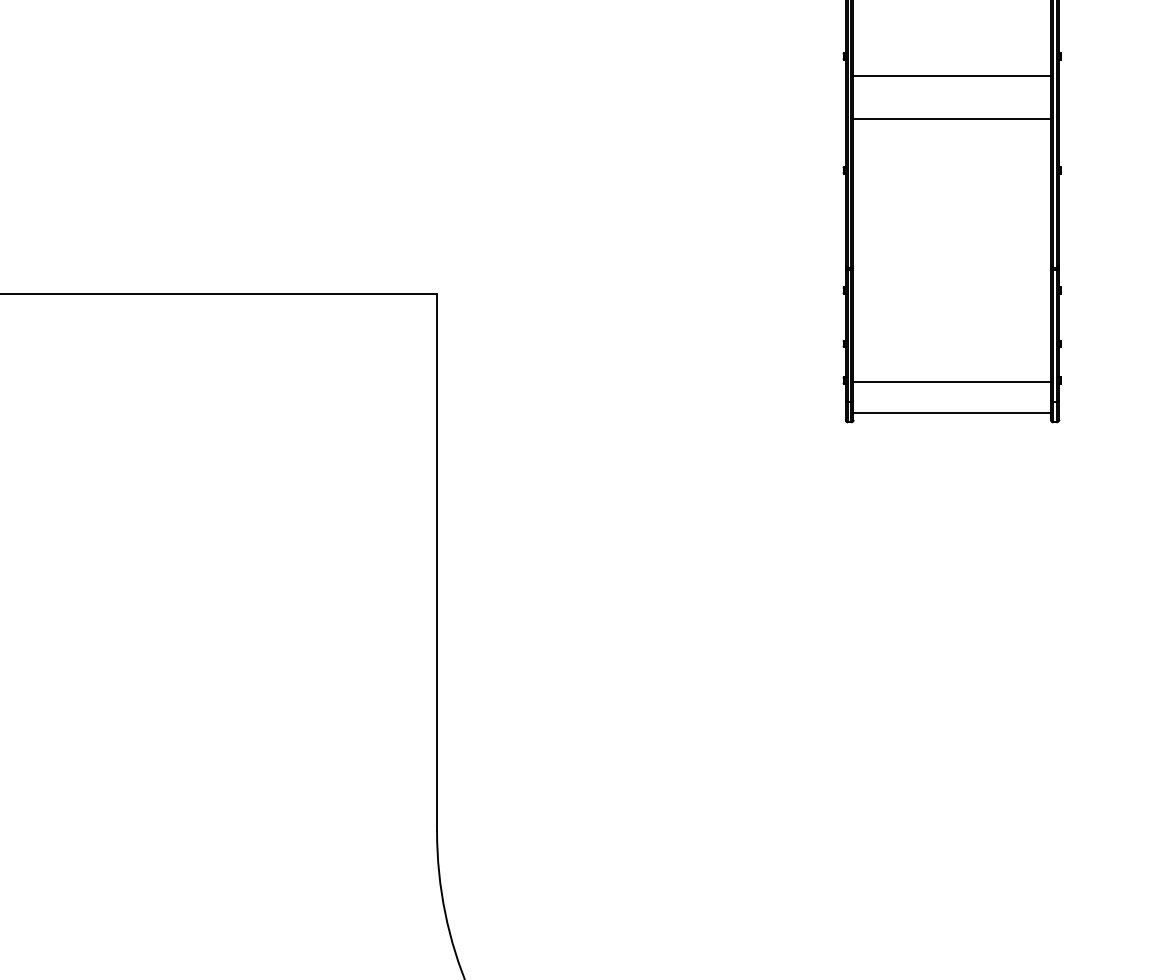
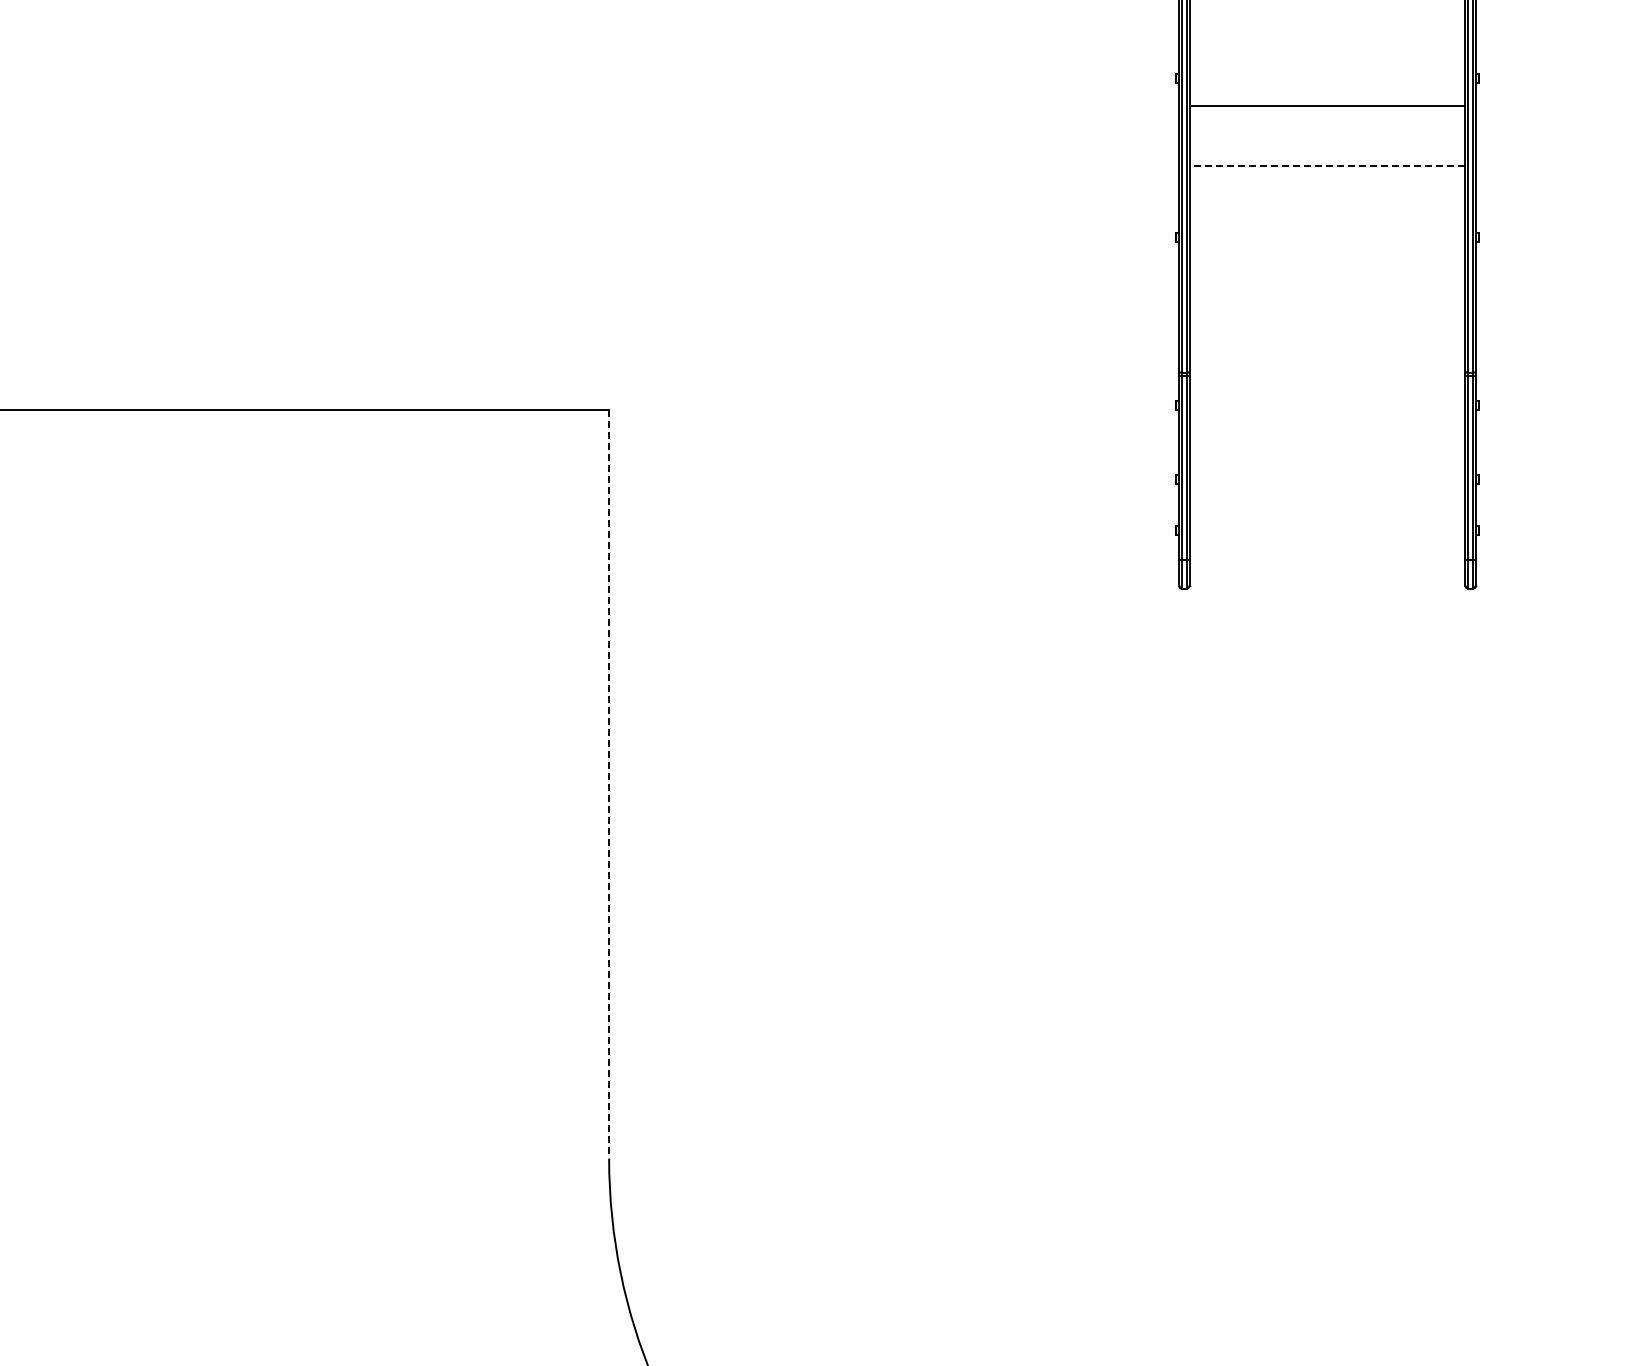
line: (952, 118) -> (1327, 165), solid -> dashed
line: (952, 381) -> (1327, 531), removed
line: (952, 412) -> (1327, 575), removed
line: (437, 562) -> (609, 784), solid -> dashed

